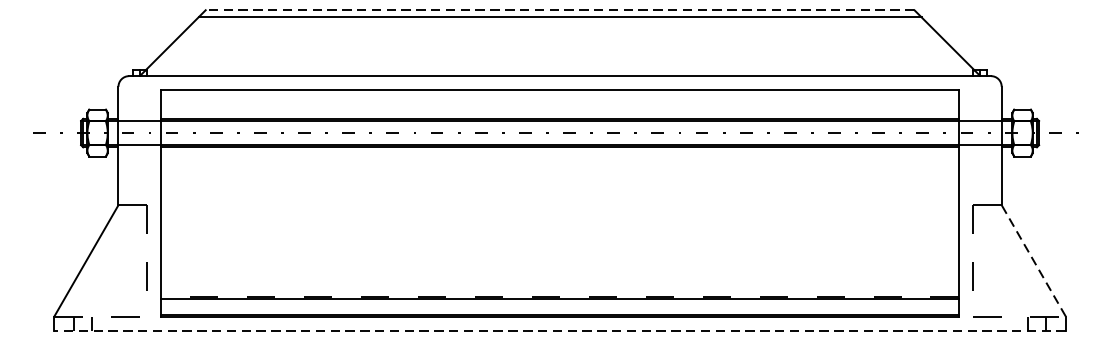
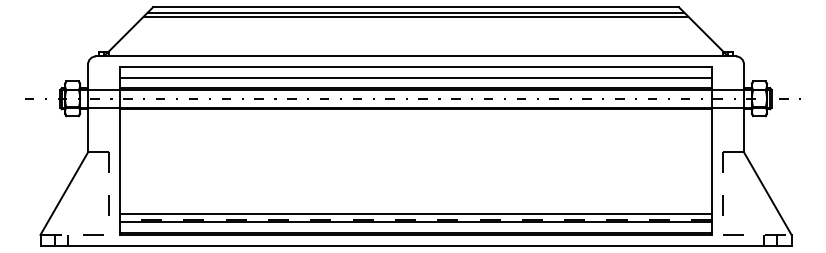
line: (559, 10) -> (415, 7), dashed -> solid
line: (559, 22) -> (415, 16), added
line: (559, 104) -> (415, 77), added
line: (1033, 260) -> (767, 193), dashed -> solid
line: (559, 287) -> (415, 213), added
line: (560, 330) -> (416, 245), dashed -> solid

